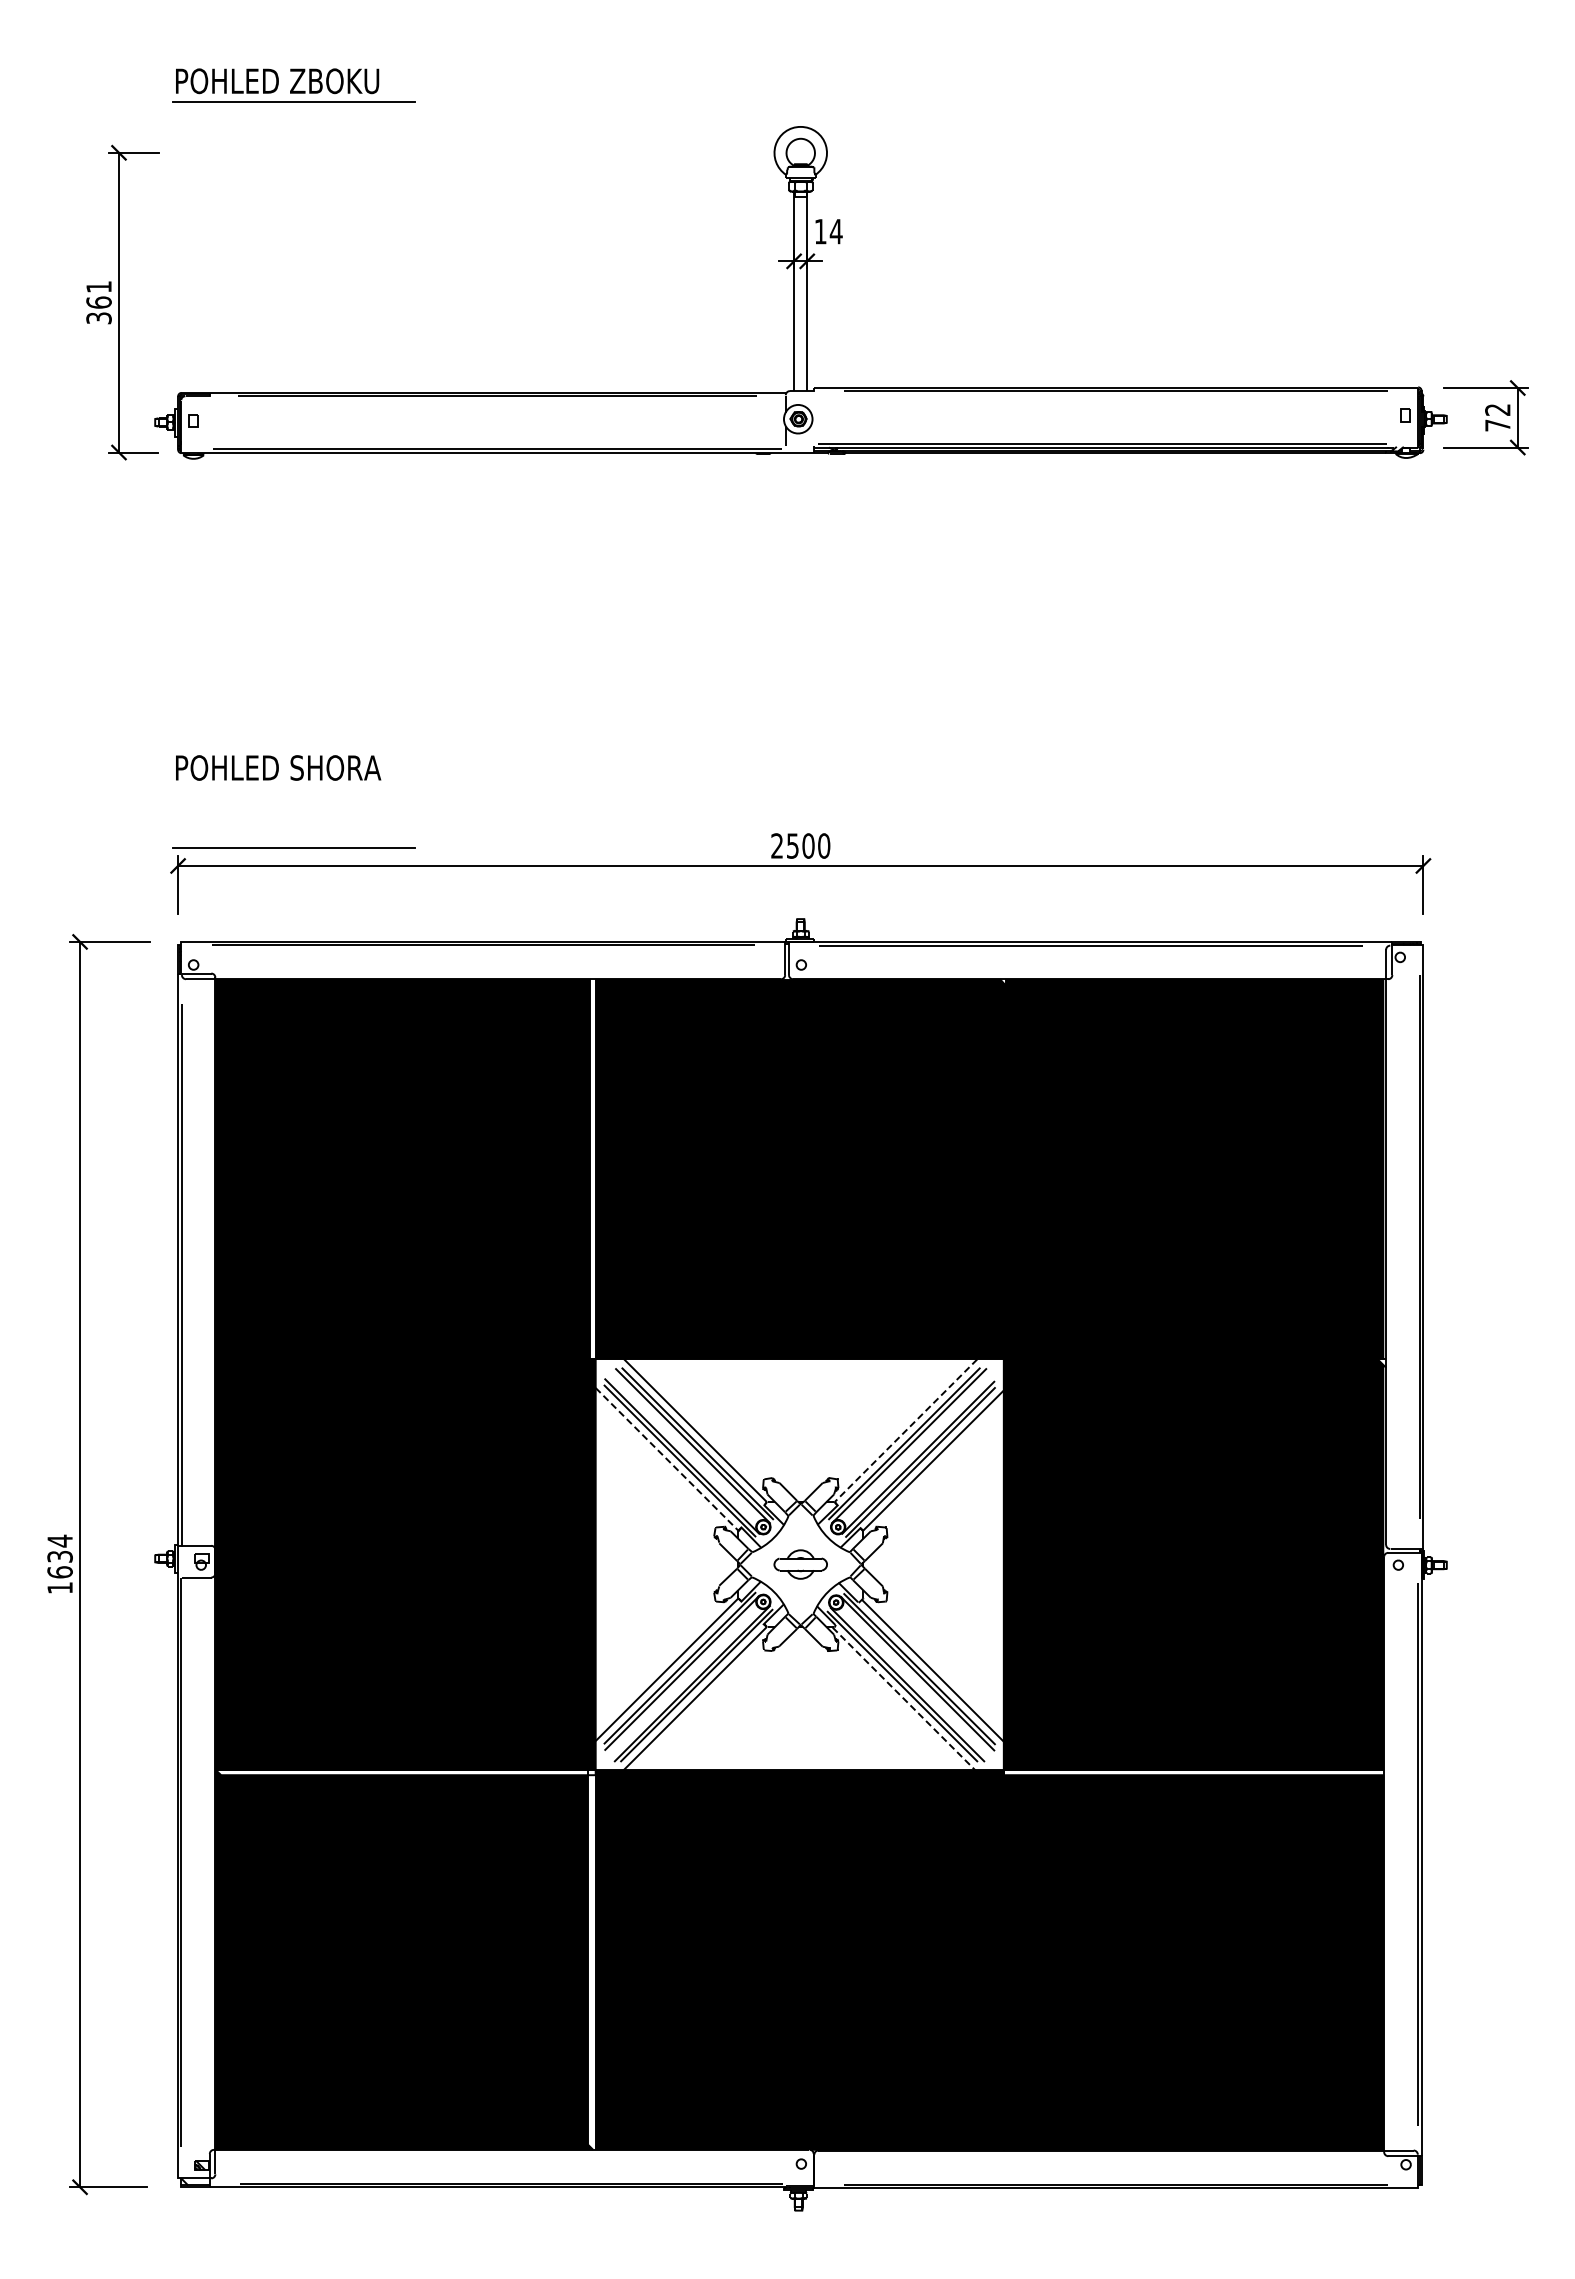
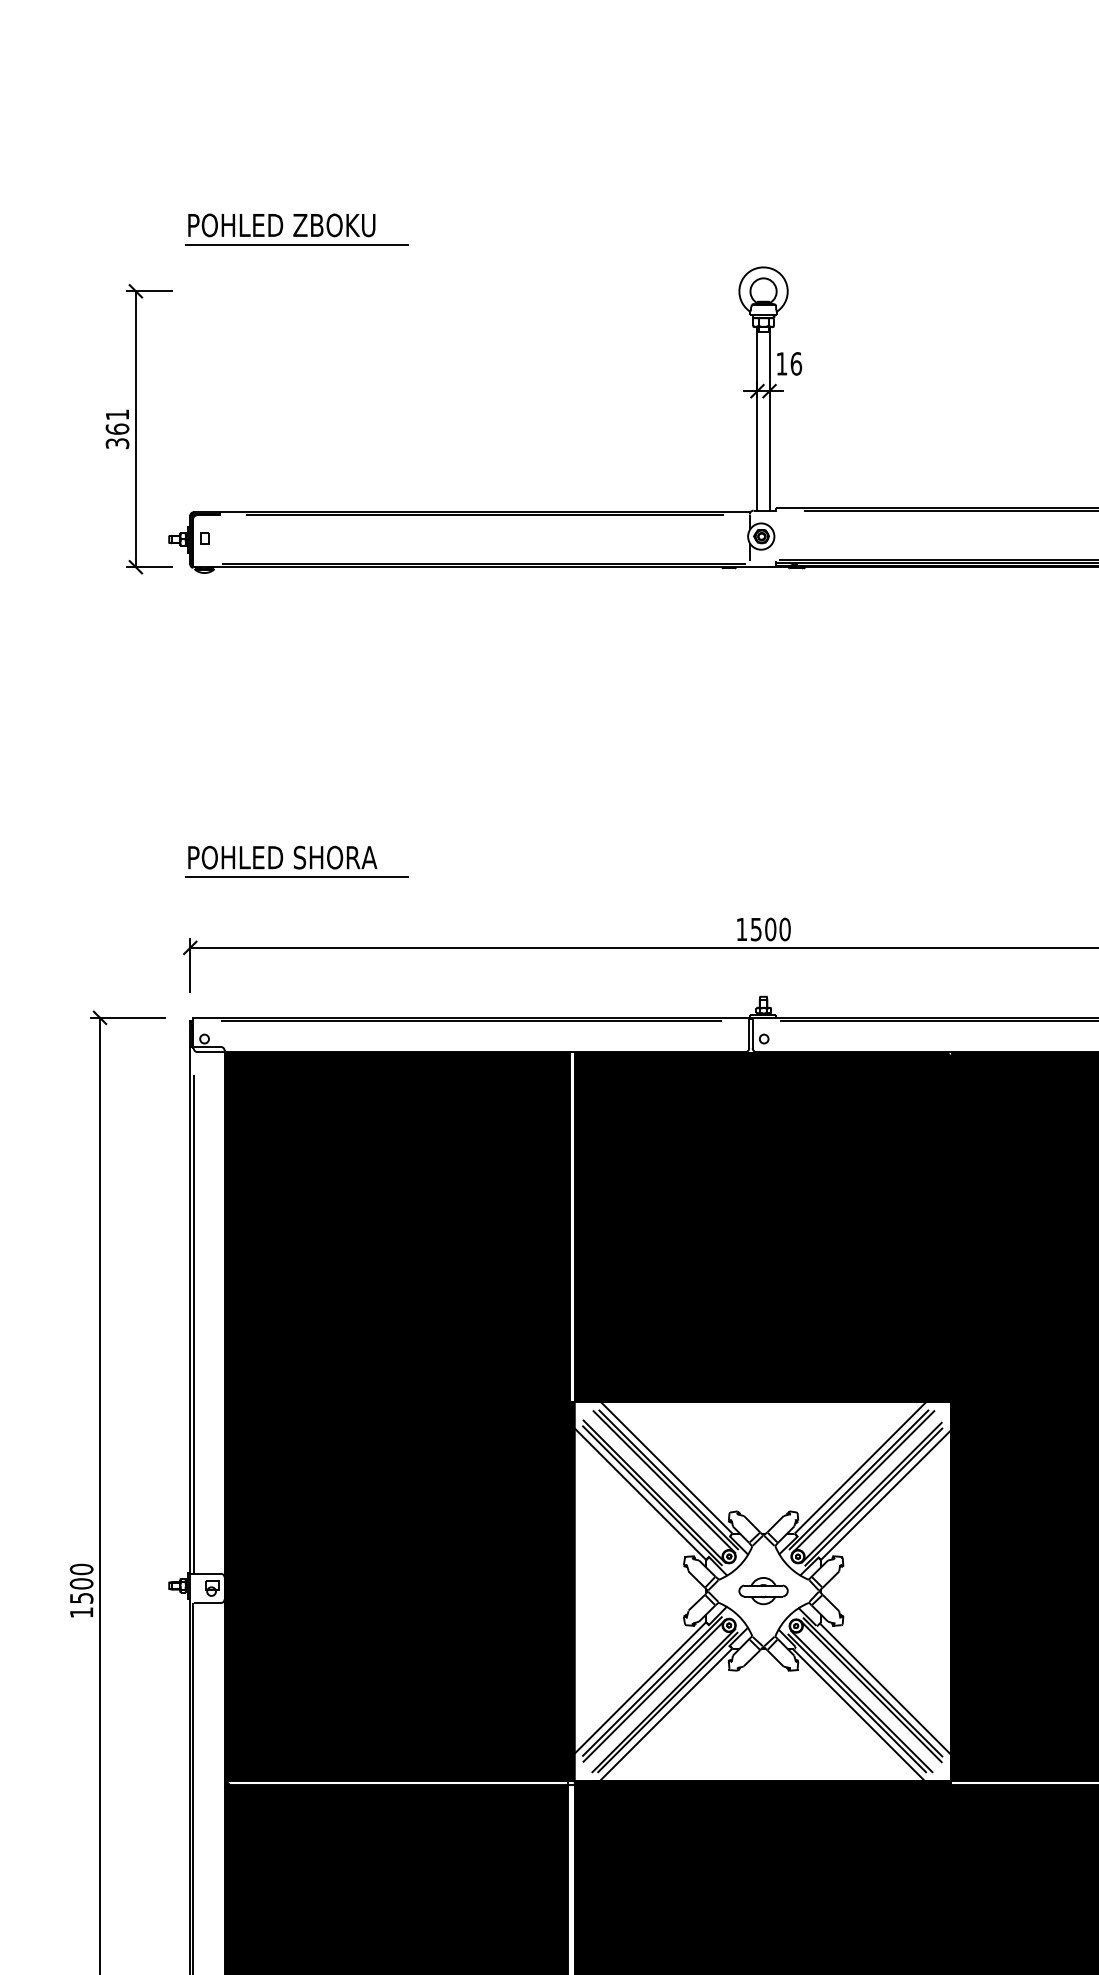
text: (835, 231) -> (795, 363), 14 -> 16
text: (776, 845) -> (741, 929), 2500 -> 1500
line: (293, 847) -> (296, 876), moved
line: (905, 1431) -> (860, 1468), dashed -> solid
line: (667, 1460) -> (640, 1495), dashed -> solid
text: (59, 1556) -> (81, 1583), 1634 -> 1500
line: (904, 1699) -> (859, 1715), dashed -> solid

